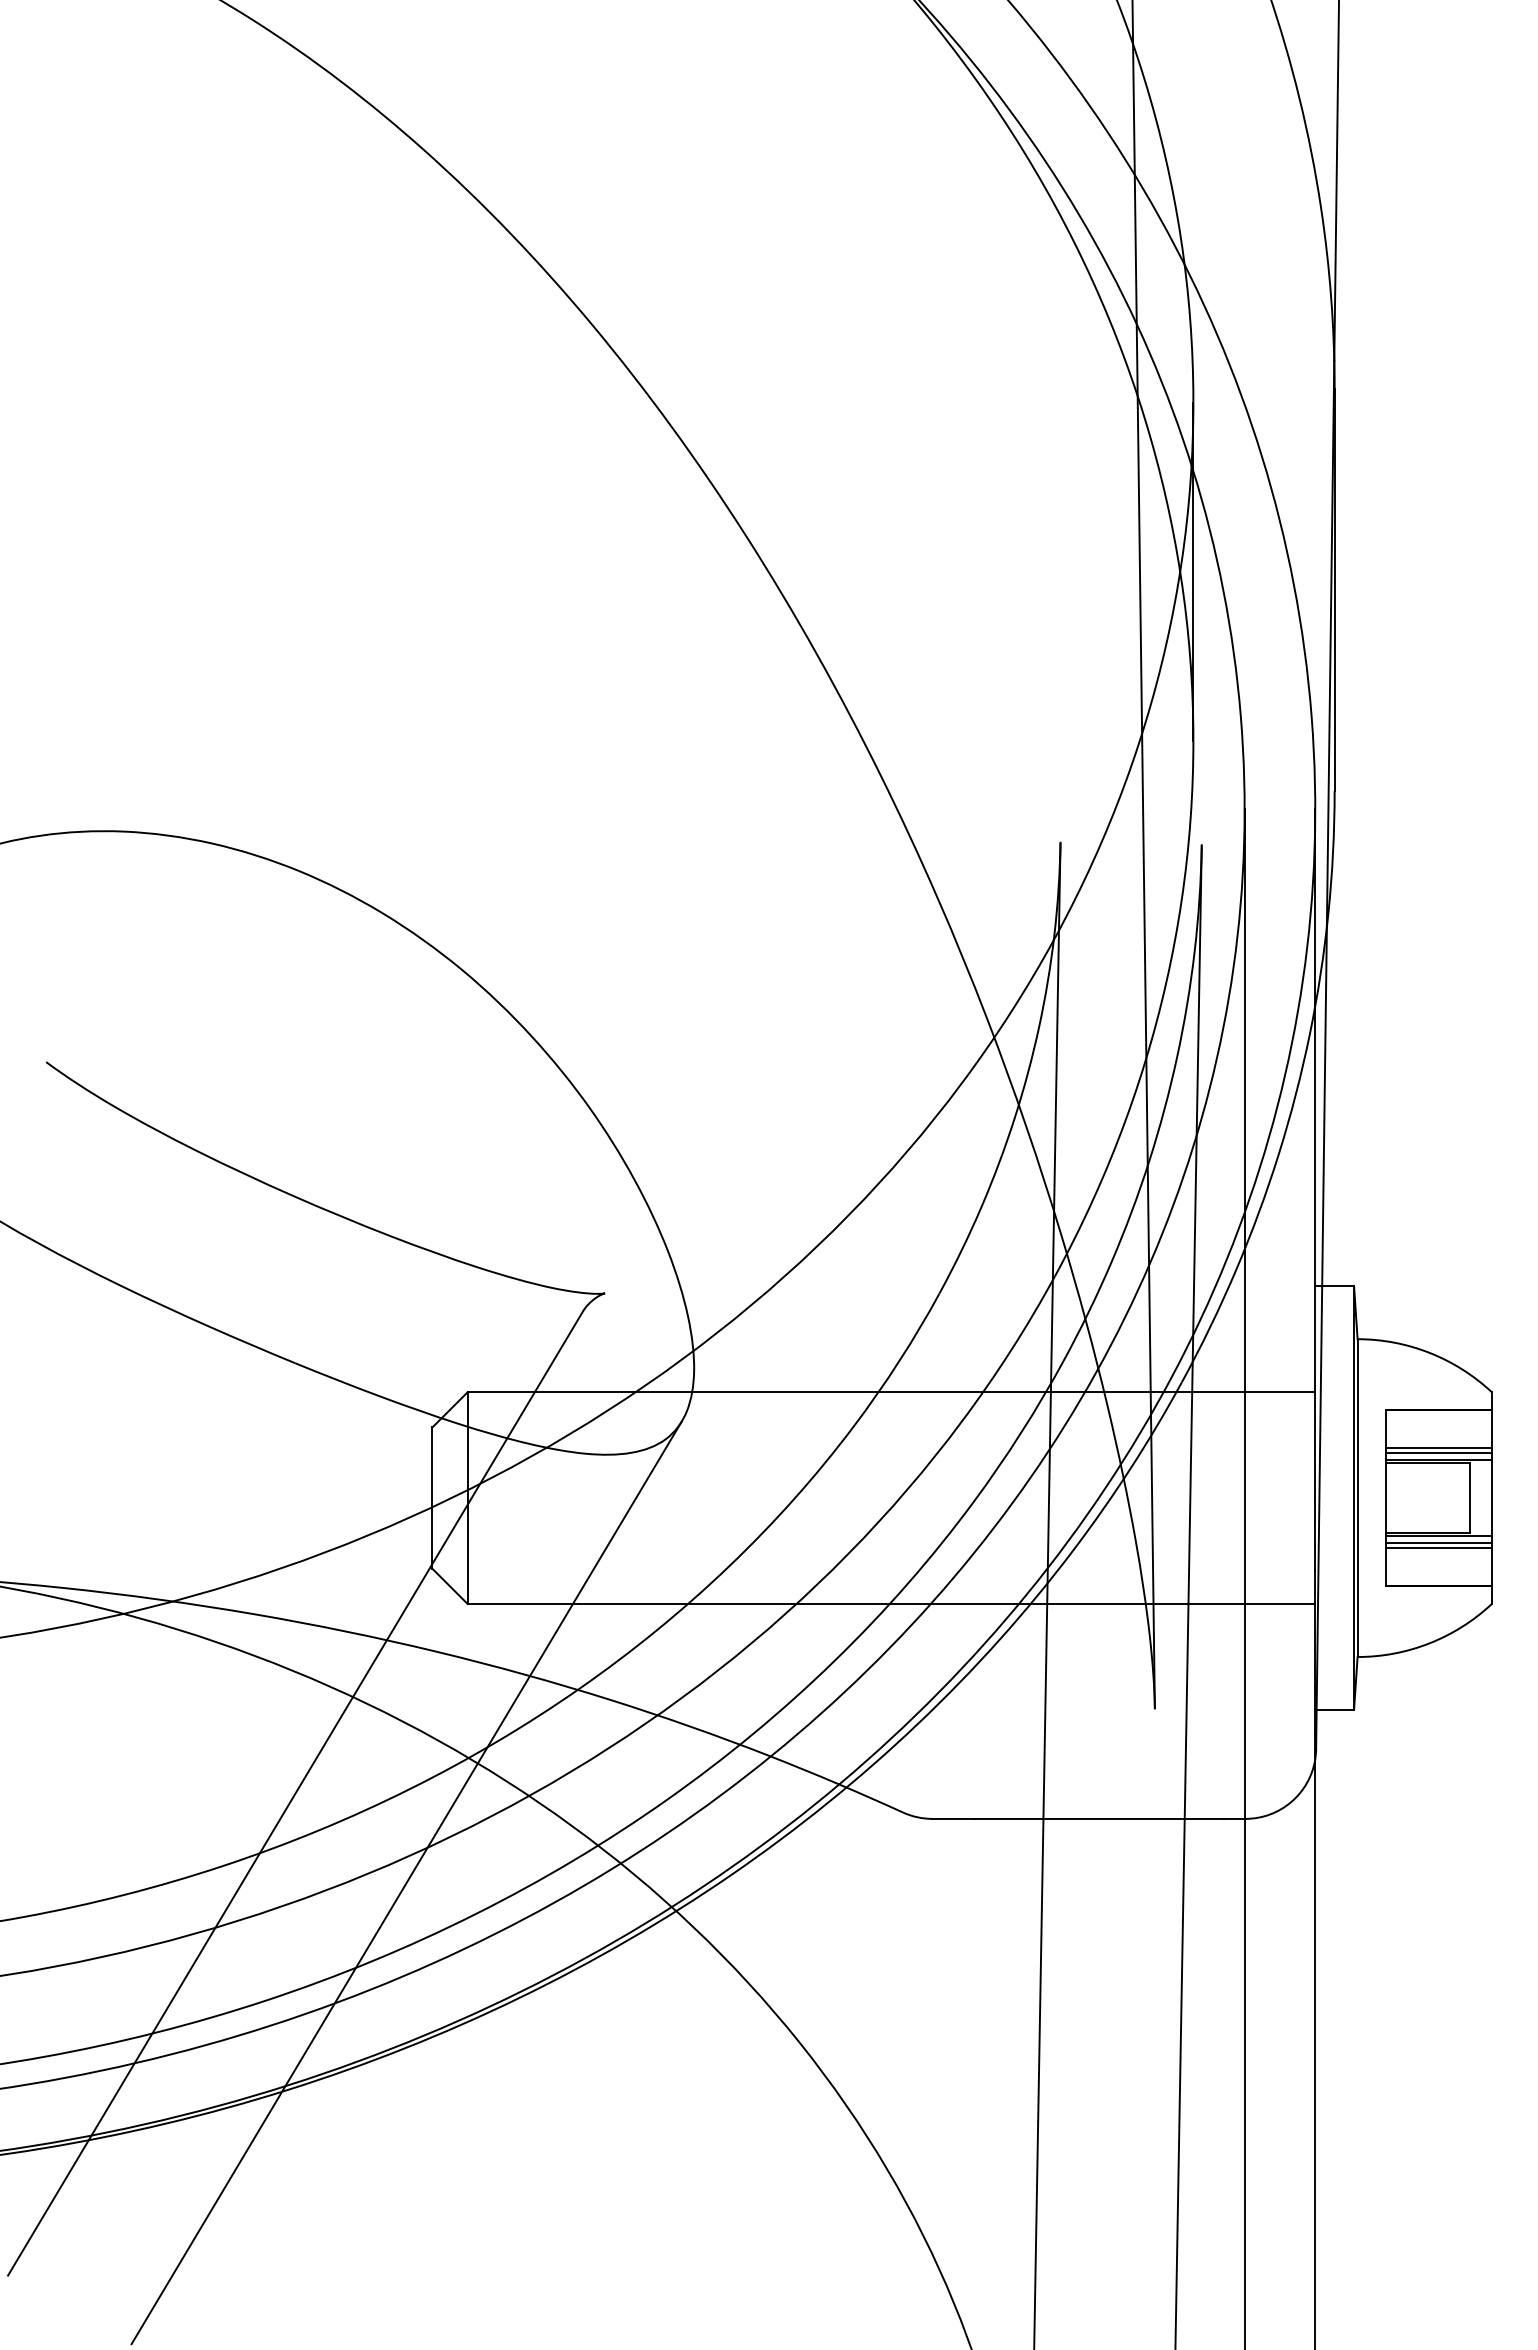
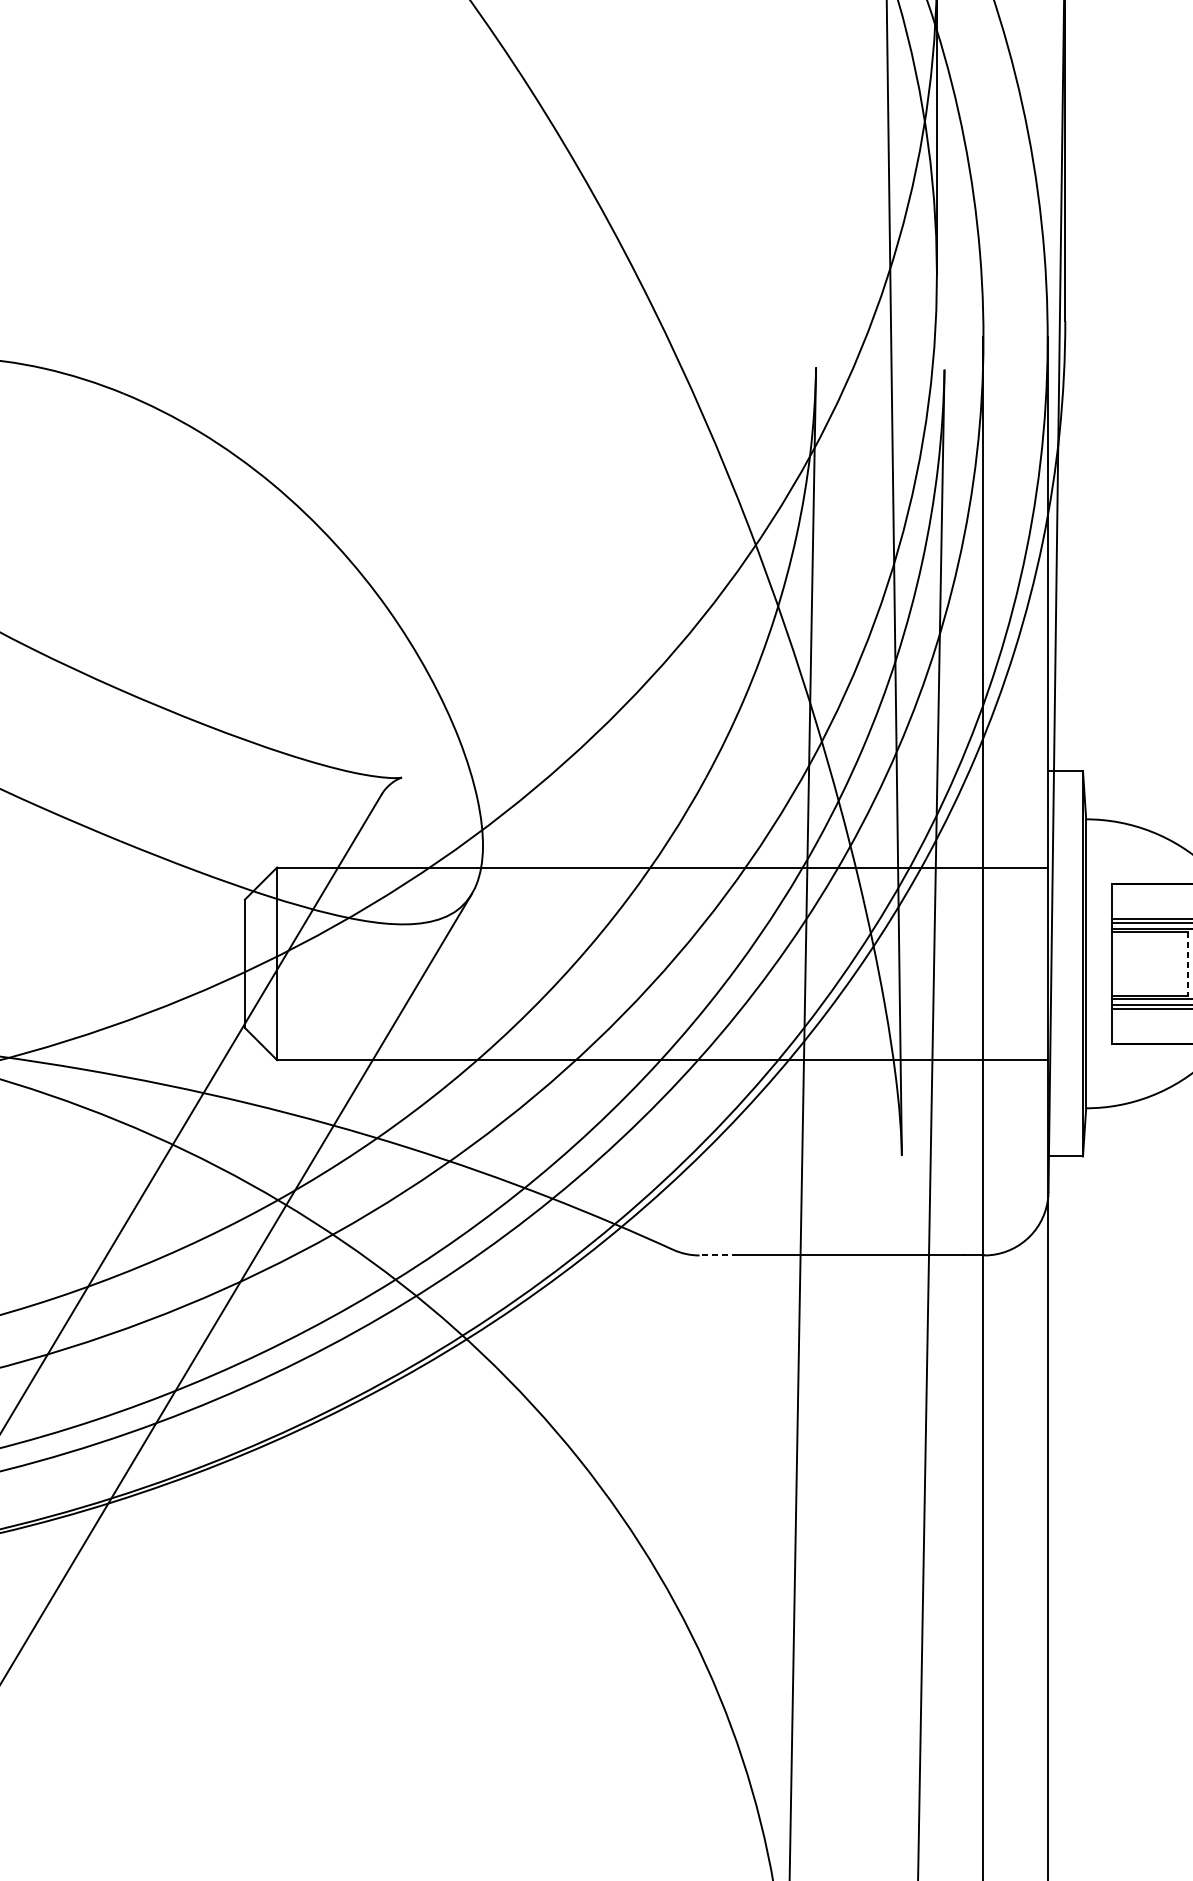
line: (1469, 1498) -> (1187, 964), solid -> dashed
line: (953, 1818) -> (718, 1255), solid -> dashed

